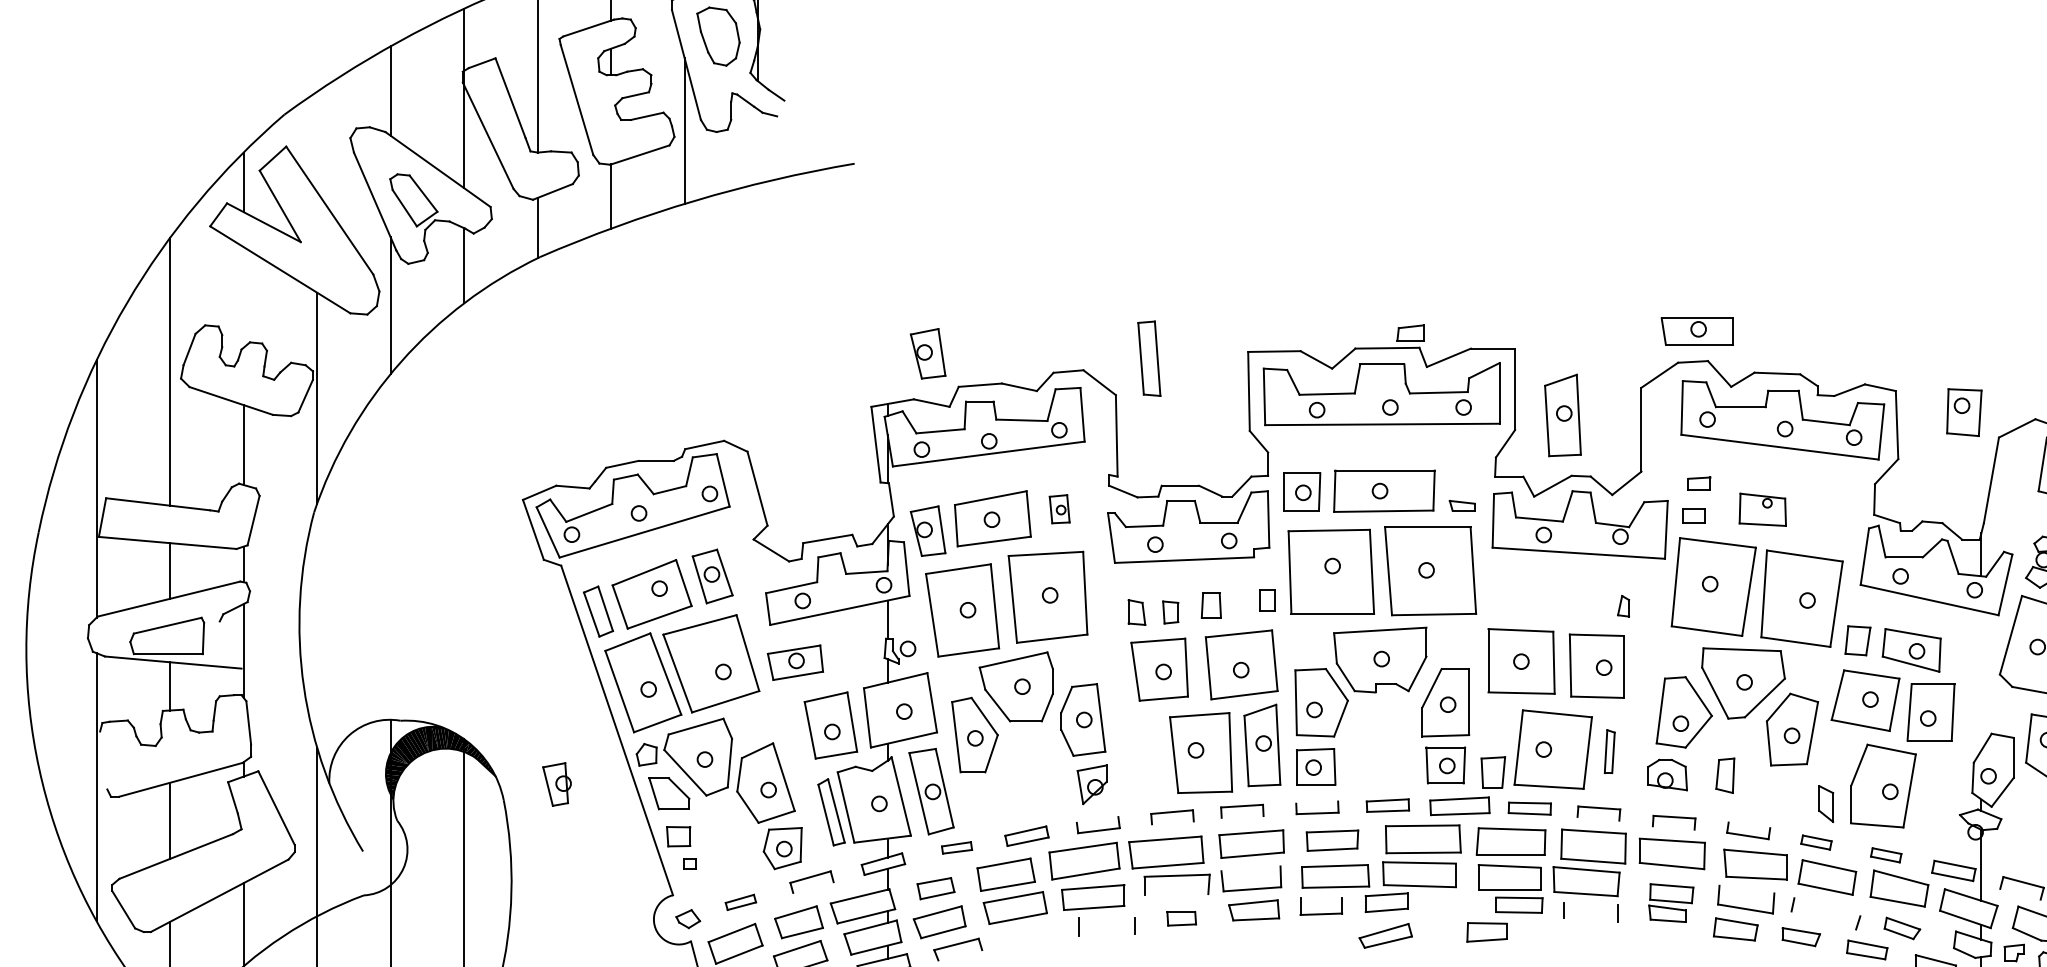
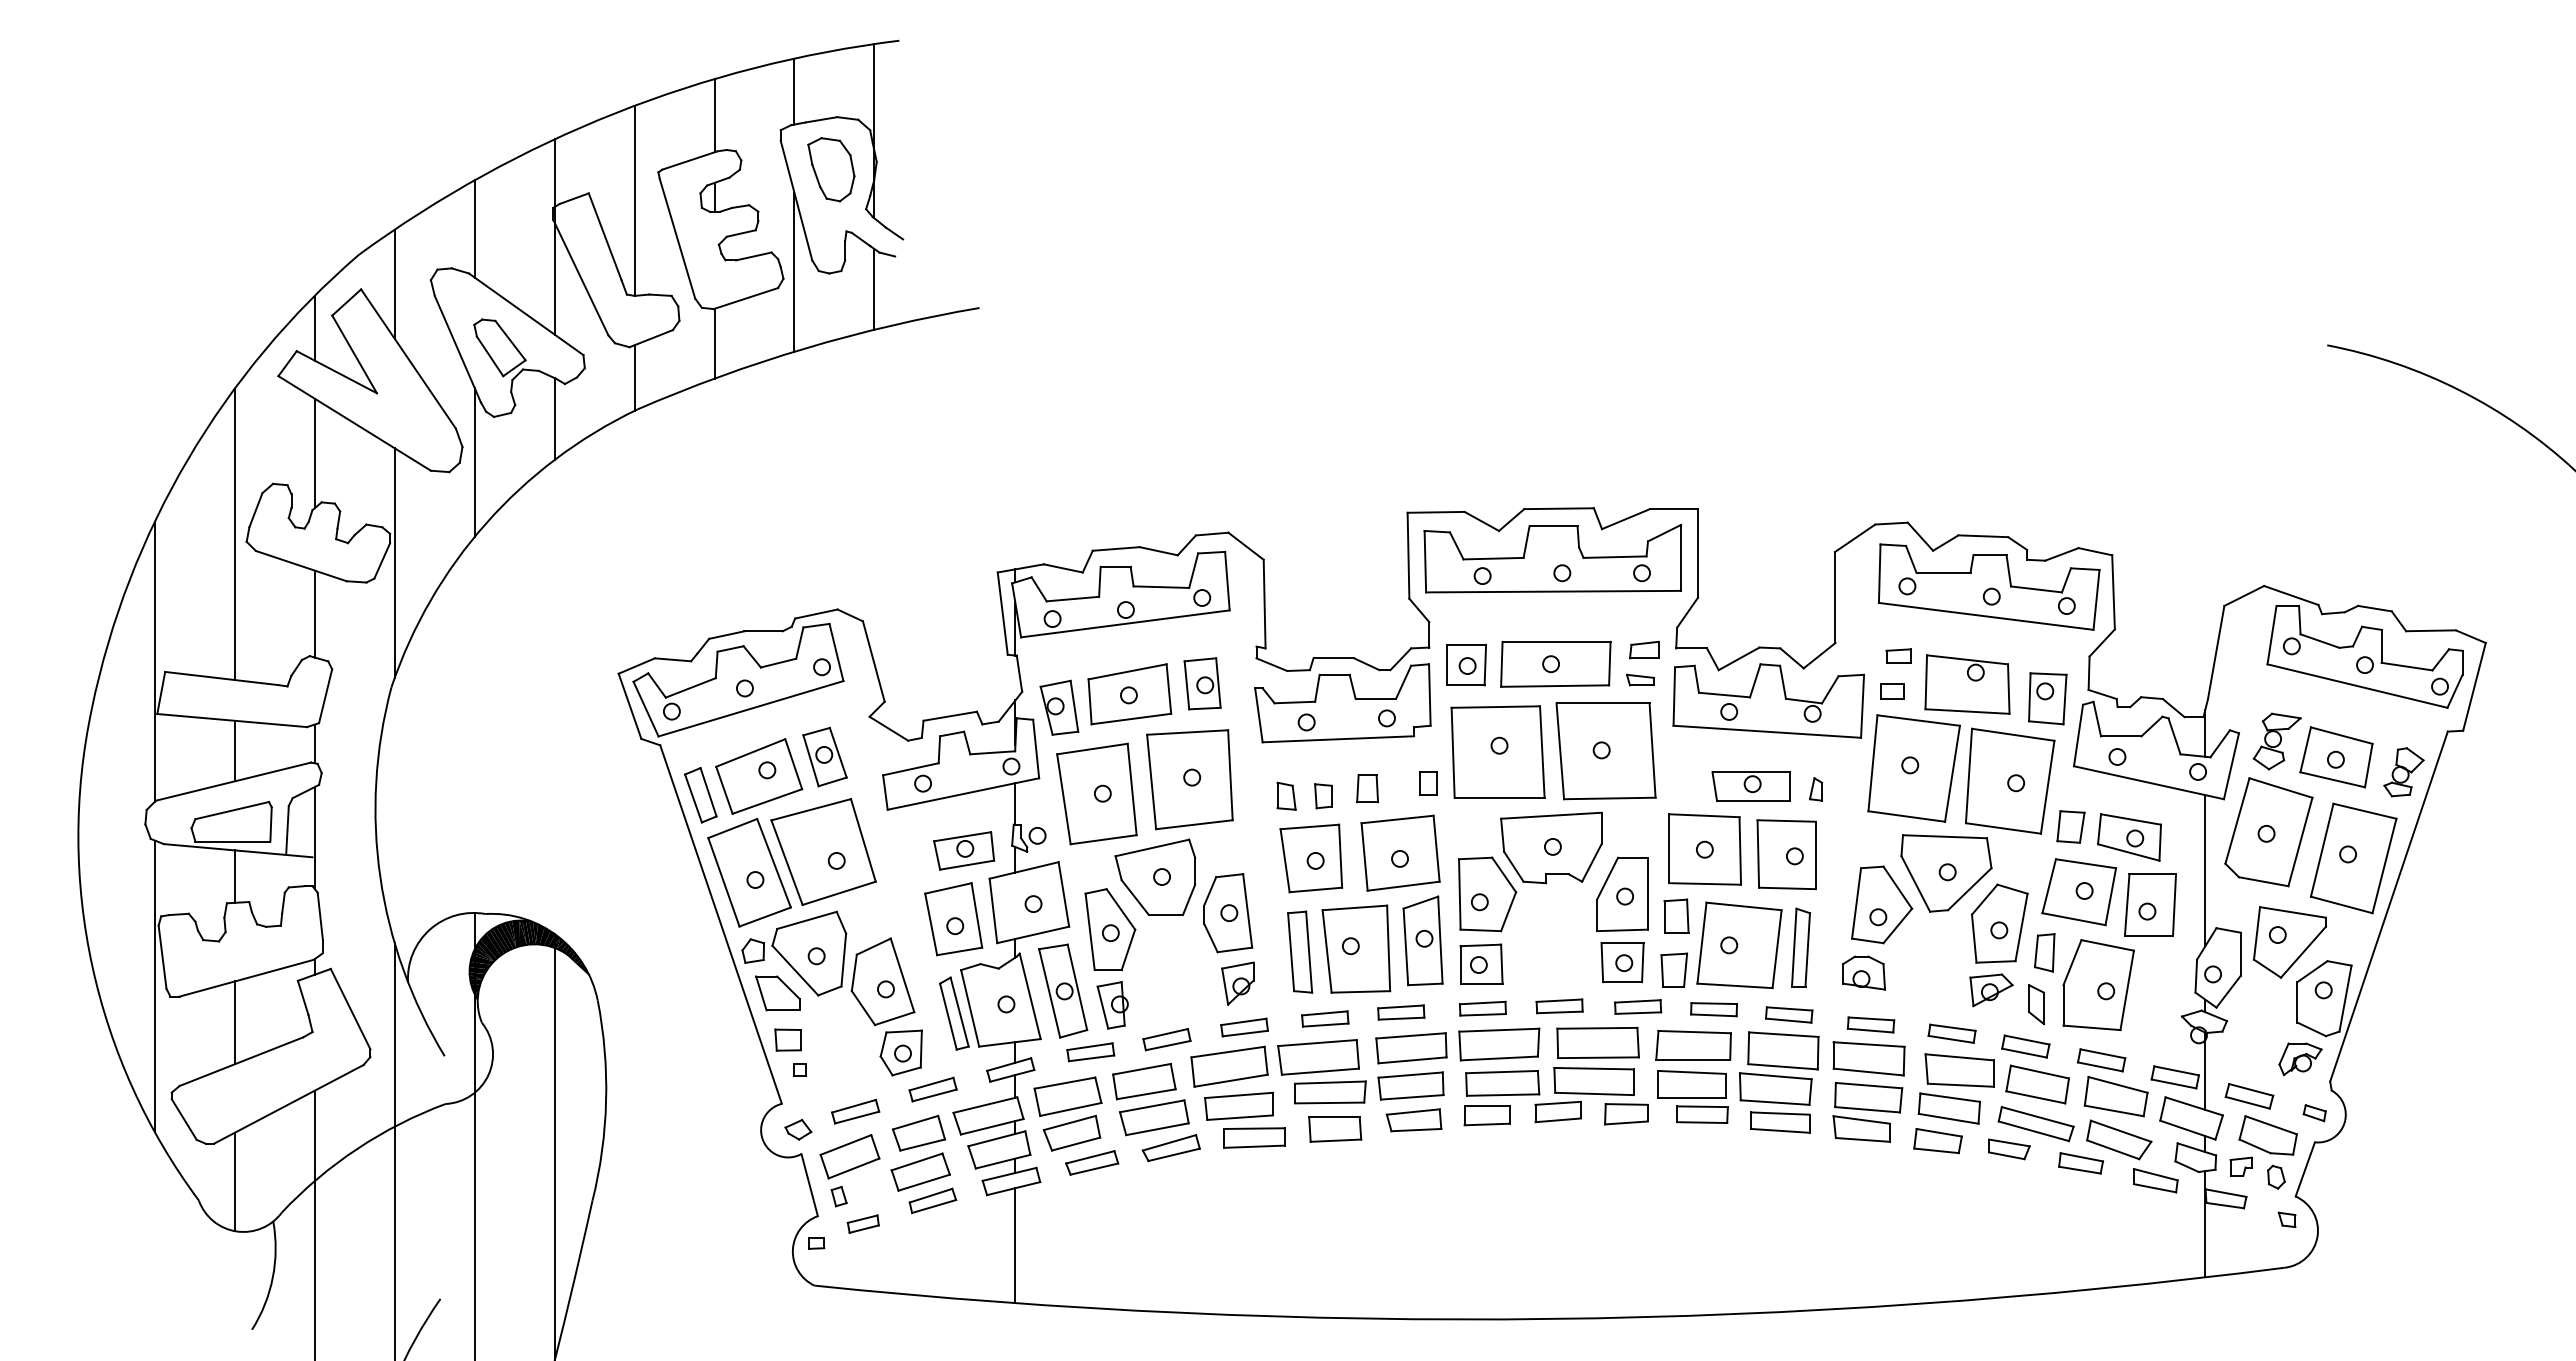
line: (316, 141) -> (394, 283), added
line: (758, 146) -> (874, 289), added
line: (243, 297) -> (314, 453), added
part: (1696, 331) -> (1750, 786), moved
part: (1410, 333) -> (1644, 650), moved
part: (928, 353) -> (1059, 514), removed
part: (1149, 358) -> (1300, 951), moved
part: (1964, 412) -> (2047, 698), moved
part: (1562, 415) -> (1749, 581), removed
part: (1059, 508) -> (1202, 683), size x1.67
part: (1762, 509) -> (1967, 684), size x1.67
line: (218, 643) -> (287, 829), added
part: (795, 662) -> (964, 850), moved
line: (1981, 680) -> (2205, 870), added
part: (1495, 722) -> (1676, 915), added
part: (1609, 751) -> (1800, 947), size x1.67
line: (103, 759) -> (162, 956), added
part: (1725, 775) -> (2044, 952), moved
part: (556, 784) -> (1112, 1005), moved
part: (1784, 791) -> (1991, 990), added
line: (1317, 802) -> (1482, 1002), added
part: (1460, 805) -> (1638, 1006), size x0.71
line: (1242, 816) -> (1401, 1018), added
line: (1598, 818) -> (1788, 1020), added
line: (1097, 819) -> (1243, 1021), added
line: (1172, 822) -> (1325, 1024), added
line: (1749, 825) -> (1952, 1027), added
line: (1673, 827) -> (1870, 1030), added
part: (1332, 840) -> (1499, 1044), size x1.43
part: (1816, 842) -> (2025, 1046), size x1.43
part: (956, 848) -> (1090, 1052), size x1.43
part: (1886, 855) -> (2101, 1060), size x1.43
line: (1250, 868) -> (1410, 1074), added
line: (813, 887) -> (934, 1095), added
part: (935, 888) -> (1067, 1096), size x1.67
line: (1747, 889) -> (1950, 1097), added
line: (1176, 894) -> (1329, 1102), added
line: (2020, 894) -> (2247, 1102), added
line: (1320, 897) -> (1486, 1106), added
part: (740, 902) -> (855, 1111), size x1.43
part: (1670, 903) -> (1867, 1112), size x1.43
line: (1590, 904) -> (1780, 1113), added
line: (1827, 906) -> (2037, 1116), added
line: (1107, 917) -> (1254, 1128), added
part: (1181, 918) -> (1335, 1129), size x1.67
line: (1590, 919) -> (1780, 1130), added
line: (1823, 920) -> (2033, 1131), added
part: (1902, 928) -> (2119, 1139), size x1.67
part: (1487, 932) -> (1626, 1114), moved
line: (1107, 934) -> (1254, 1146), added
part: (1385, 936) -> (1170, 1148), moved
line: (960, 954) -> (1094, 1168), added

